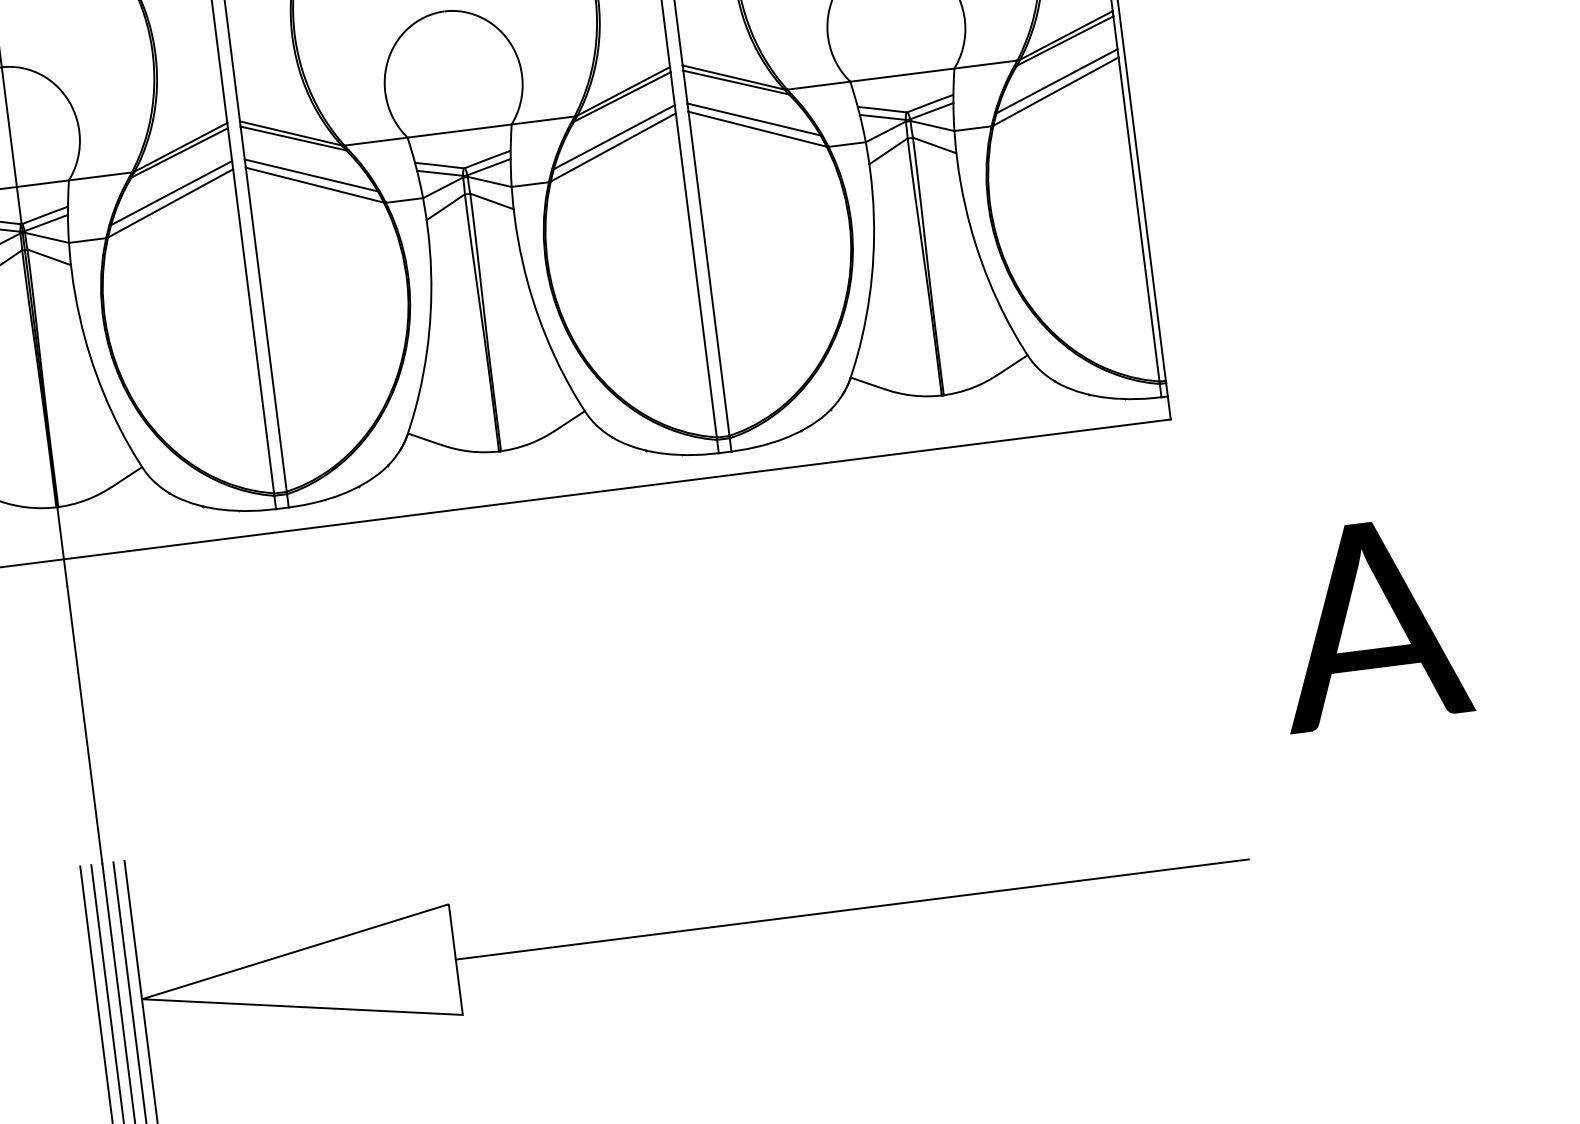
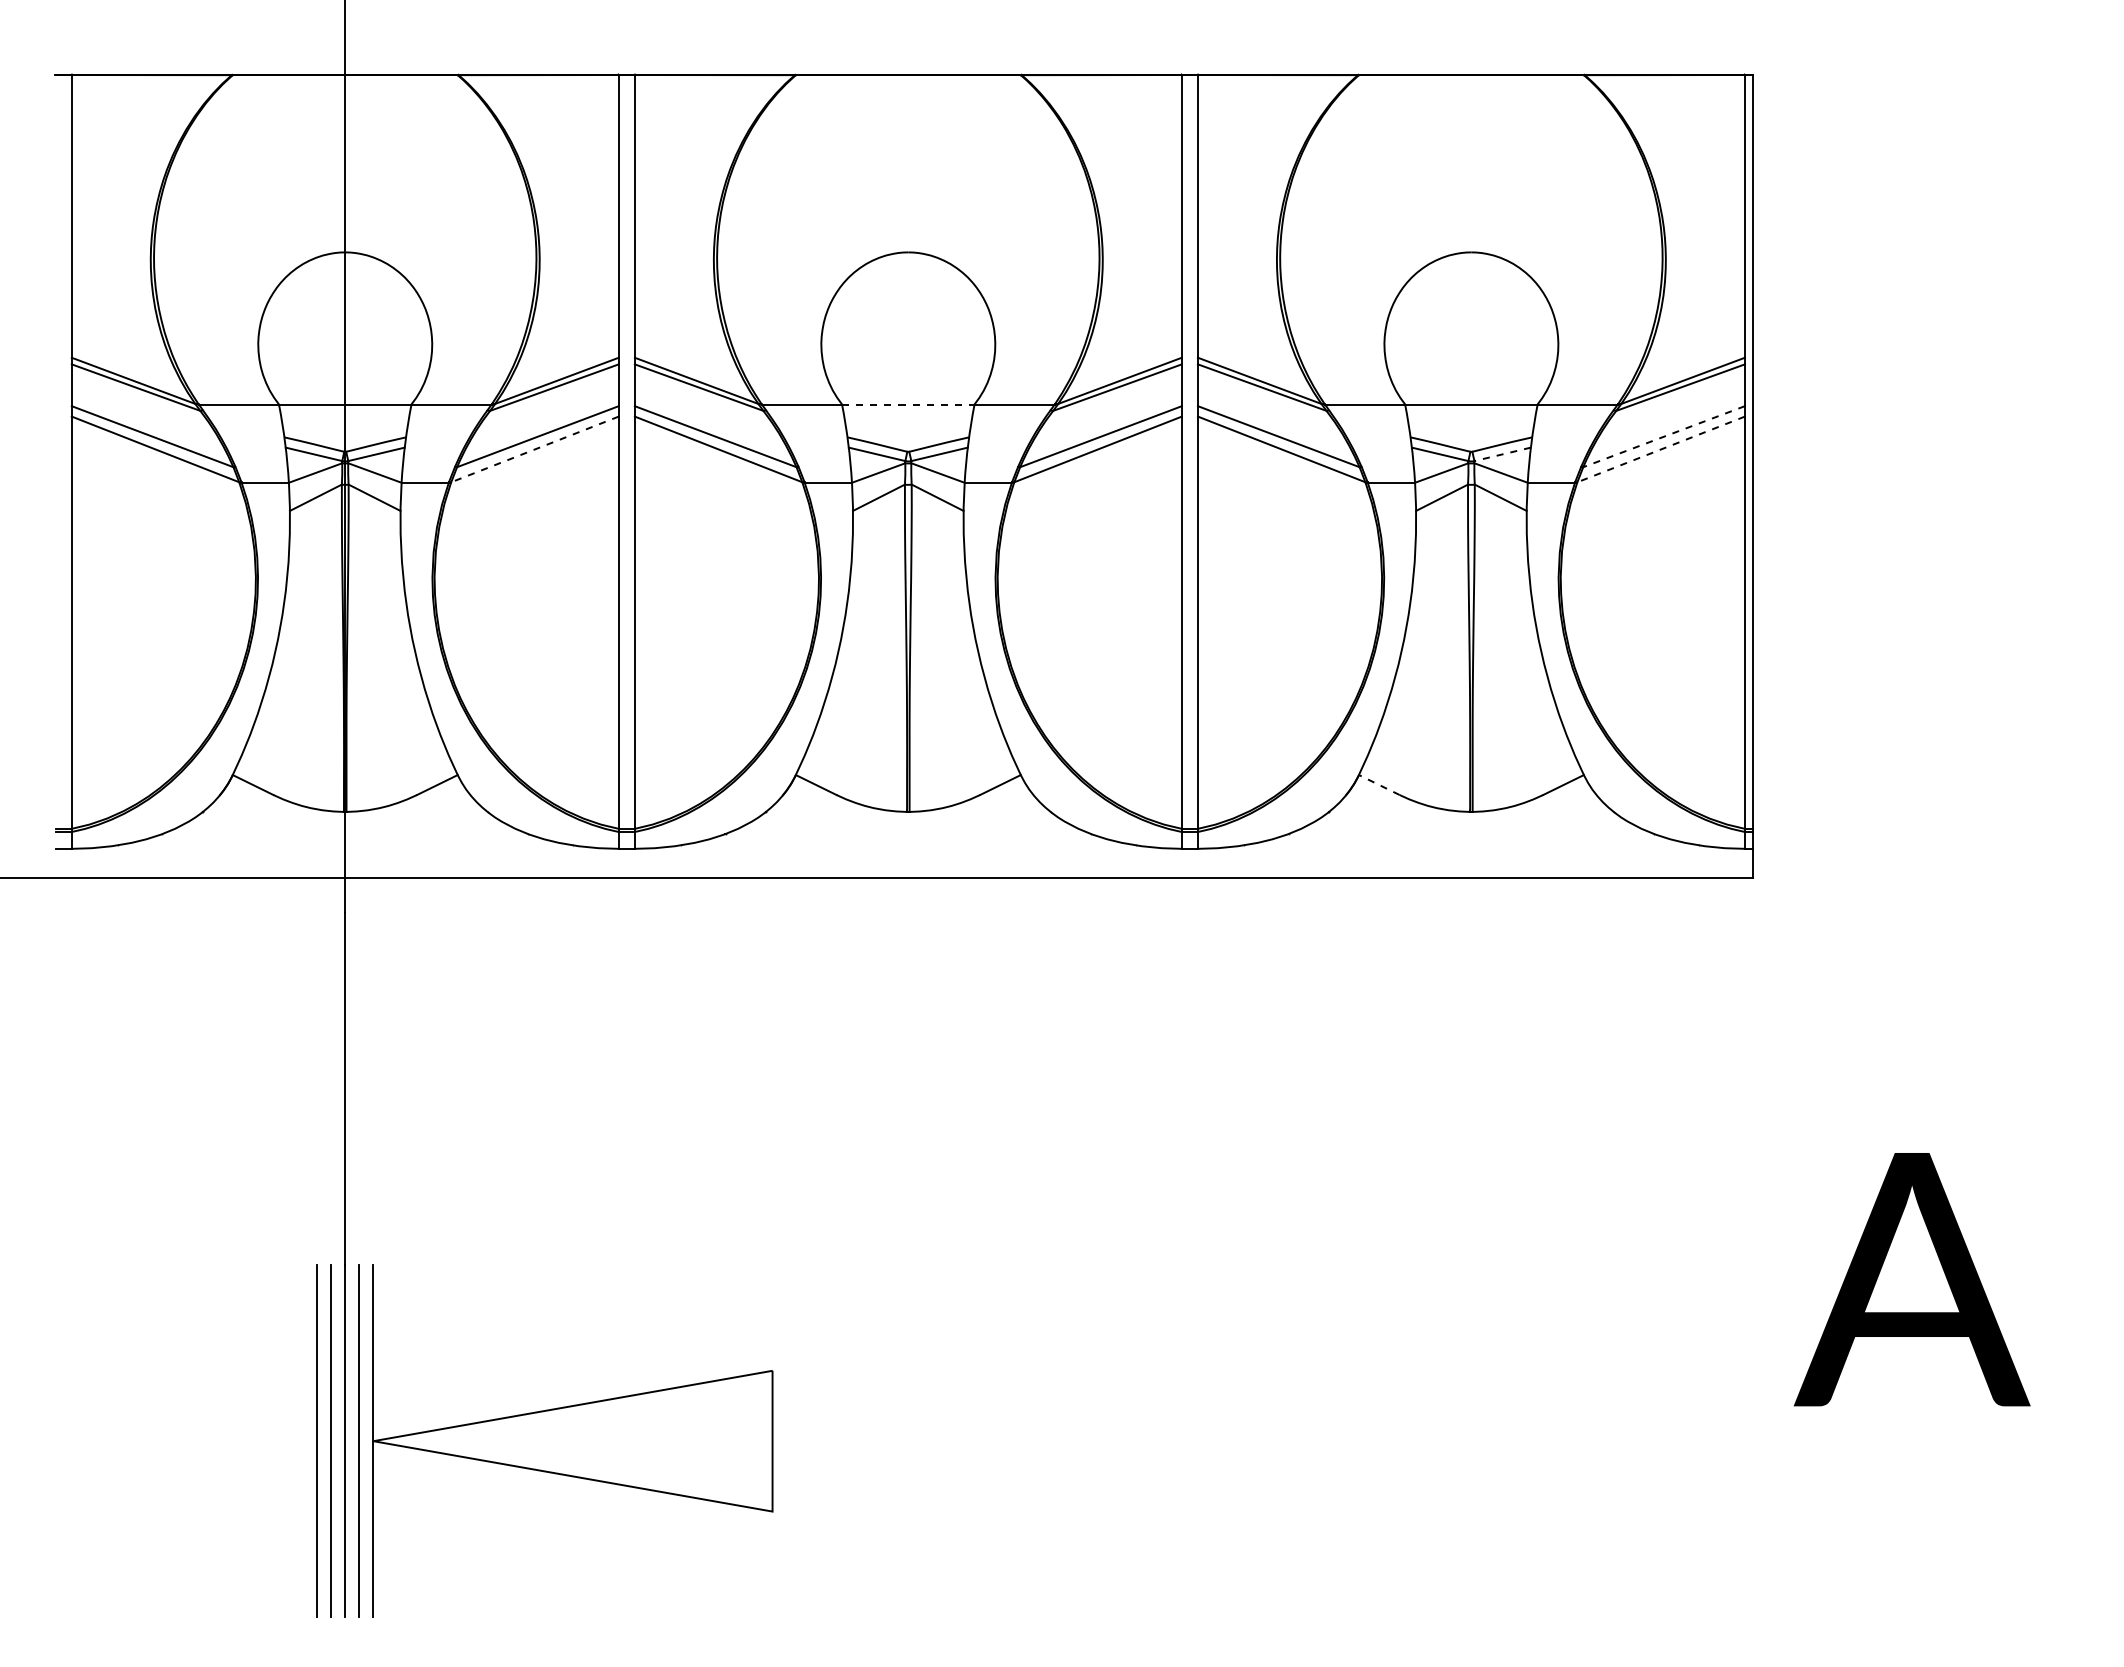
line: (1056, 81) -> (1663, 436), solid -> dashed
line: (1056, 91) -> (1661, 449), solid -> dashed
line: (931, 111) -> (1502, 454), solid -> dashed
line: (459, 130) -> (908, 404), solid -> dashed
line: (170, 203) -> (535, 449), solid -> dashed
line: (867, 383) -> (1379, 785), solid -> dashed
text: (1370, 623) -> (1911, 1279), moved
line: (852, 909) -> (1276, 1441), removed

